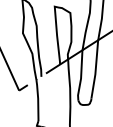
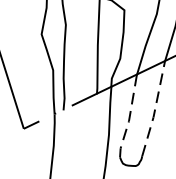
line: (95, 68) -> (154, 107), solid -> dashed
line: (81, 76) -> (130, 117), solid -> dashed

